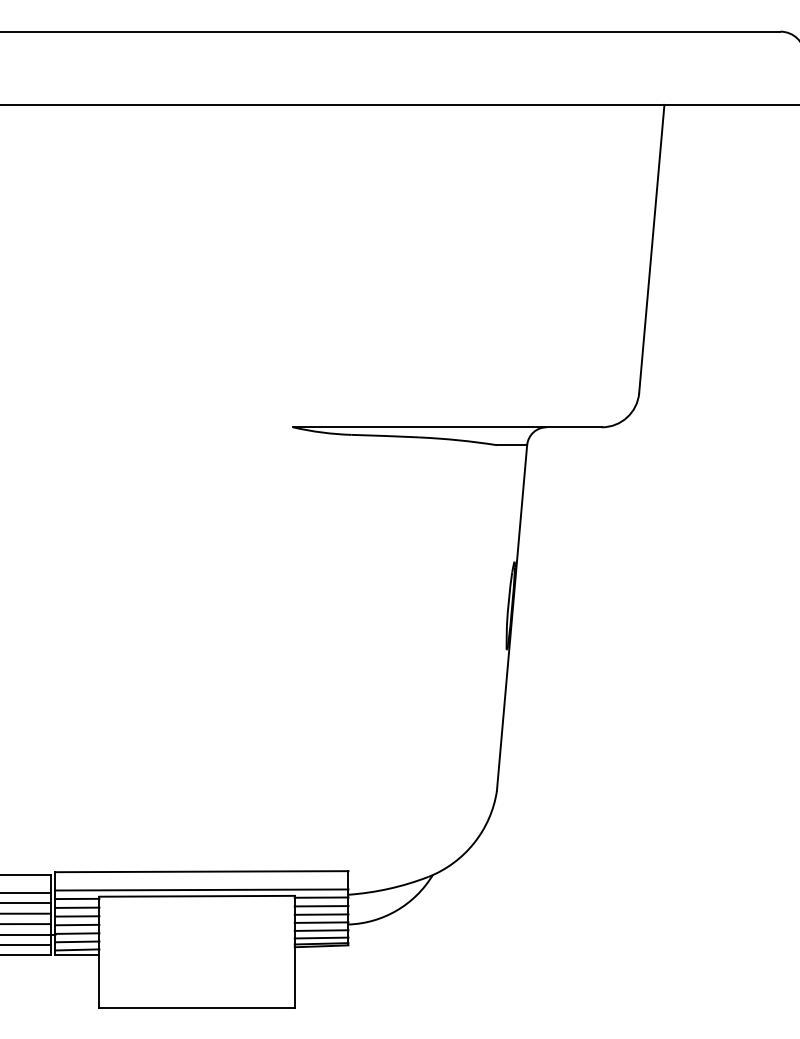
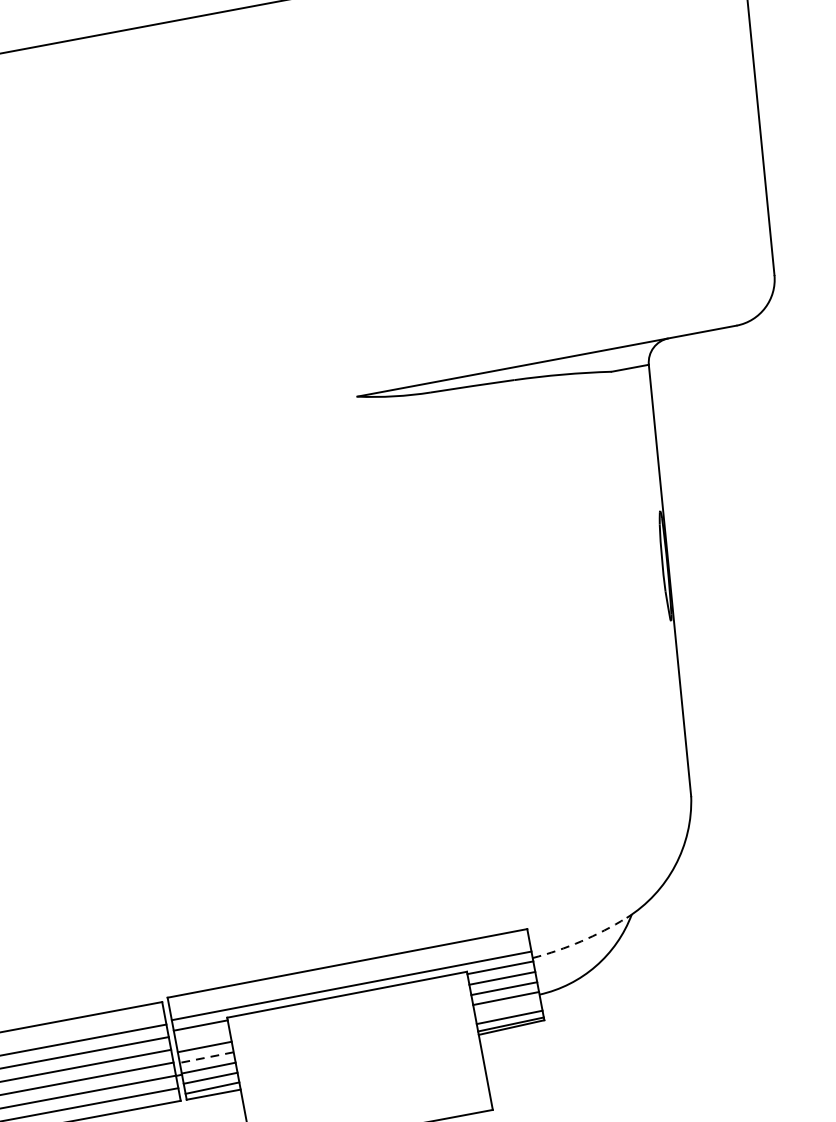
arc: (389, 888) -> (581, 940), solid -> dashed
line: (77, 907) -> (202, 1036), removed
line: (77, 925) -> (206, 1058), solid -> dashed
line: (321, 930) -> (507, 1008), removed

